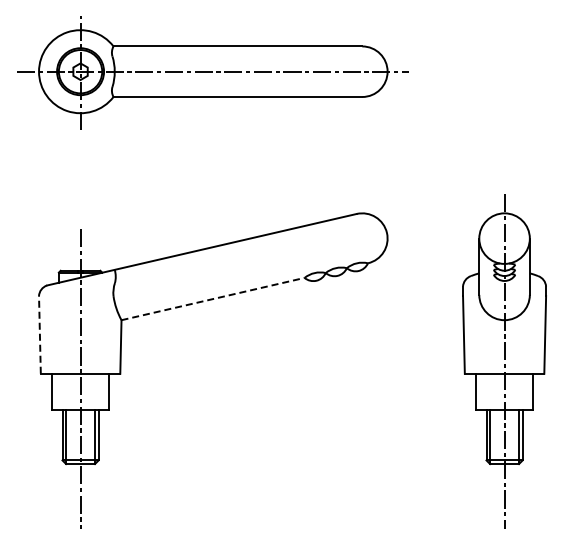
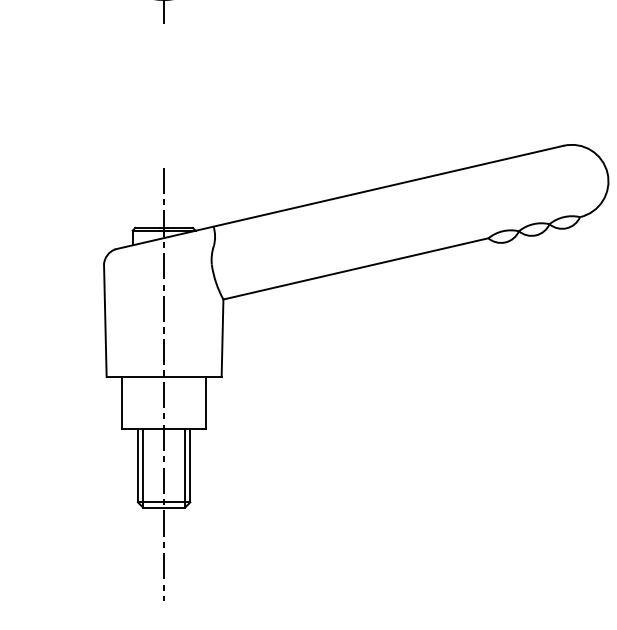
line: (213, 299) -> (356, 269), dashed -> solid
line: (39, 334) -> (104, 320), dashed -> solid

